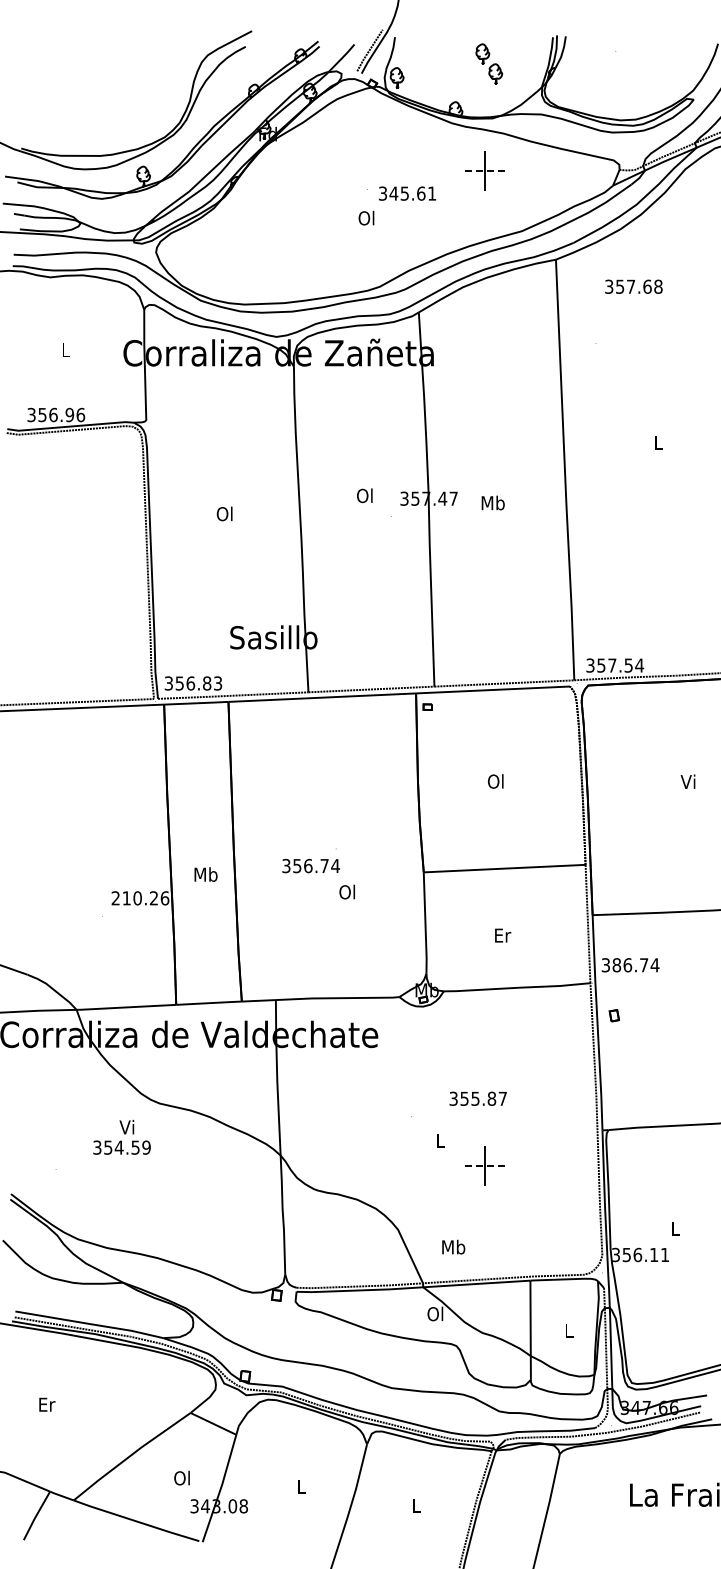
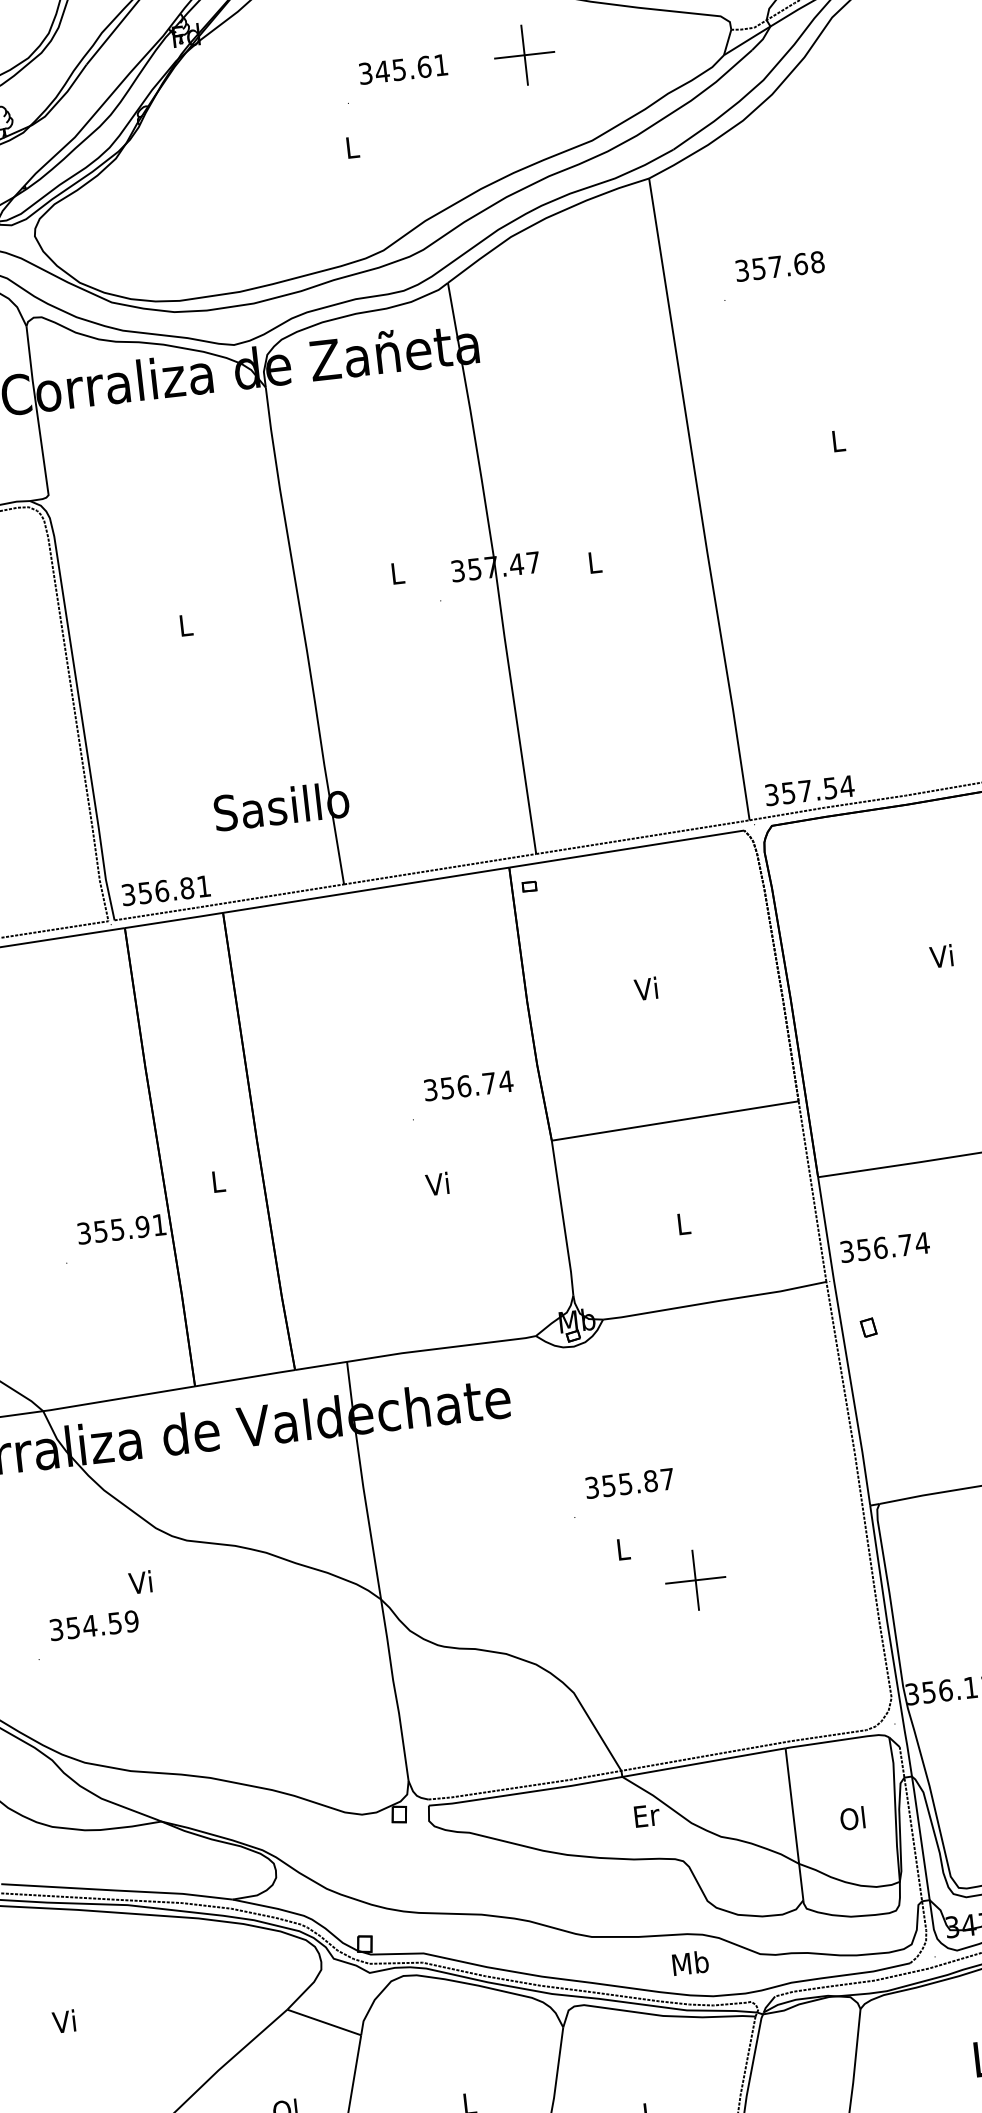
line: (484, 171) -> (524, 55), dashed -> solid
text: (407, 193) -> (403, 69), moved
text: (366, 217) -> (351, 146), Ol -> L
text: (633, 286) -> (779, 266), moved
text: (364, 495) -> (396, 573), Ol -> L
text: (492, 502) -> (593, 561), Mb -> L
text: (224, 513) -> (184, 624), Ol -> L
text: (218, 683) -> (204, 886), 356.83 -> 356.81
text: (495, 781) -> (646, 988), Ol -> Vi
text: (311, 865) -> (469, 1084), moved
text: (205, 874) -> (217, 1181), Mb -> L
text: (346, 891) -> (436, 1183), Ol -> Vi
text: (140, 898) -> (121, 1229), 210.26 -> 355.91
text: (503, 935) -> (684, 1223), Er -> L
text: (616, 965) -> (863, 1250), 386.74 -> 356.74
text: (477, 1098) -> (628, 1483), moved
text: (121, 1147) -> (93, 1625), moved
line: (484, 1165) -> (695, 1579), dashed -> solid
text: (453, 1246) -> (690, 1962), moved
text: (435, 1313) -> (645, 1815), Ol -> Er
text: (568, 1330) -> (852, 1818), L -> Ol
text: (46, 1404) -> (64, 2021), Er -> Vi

